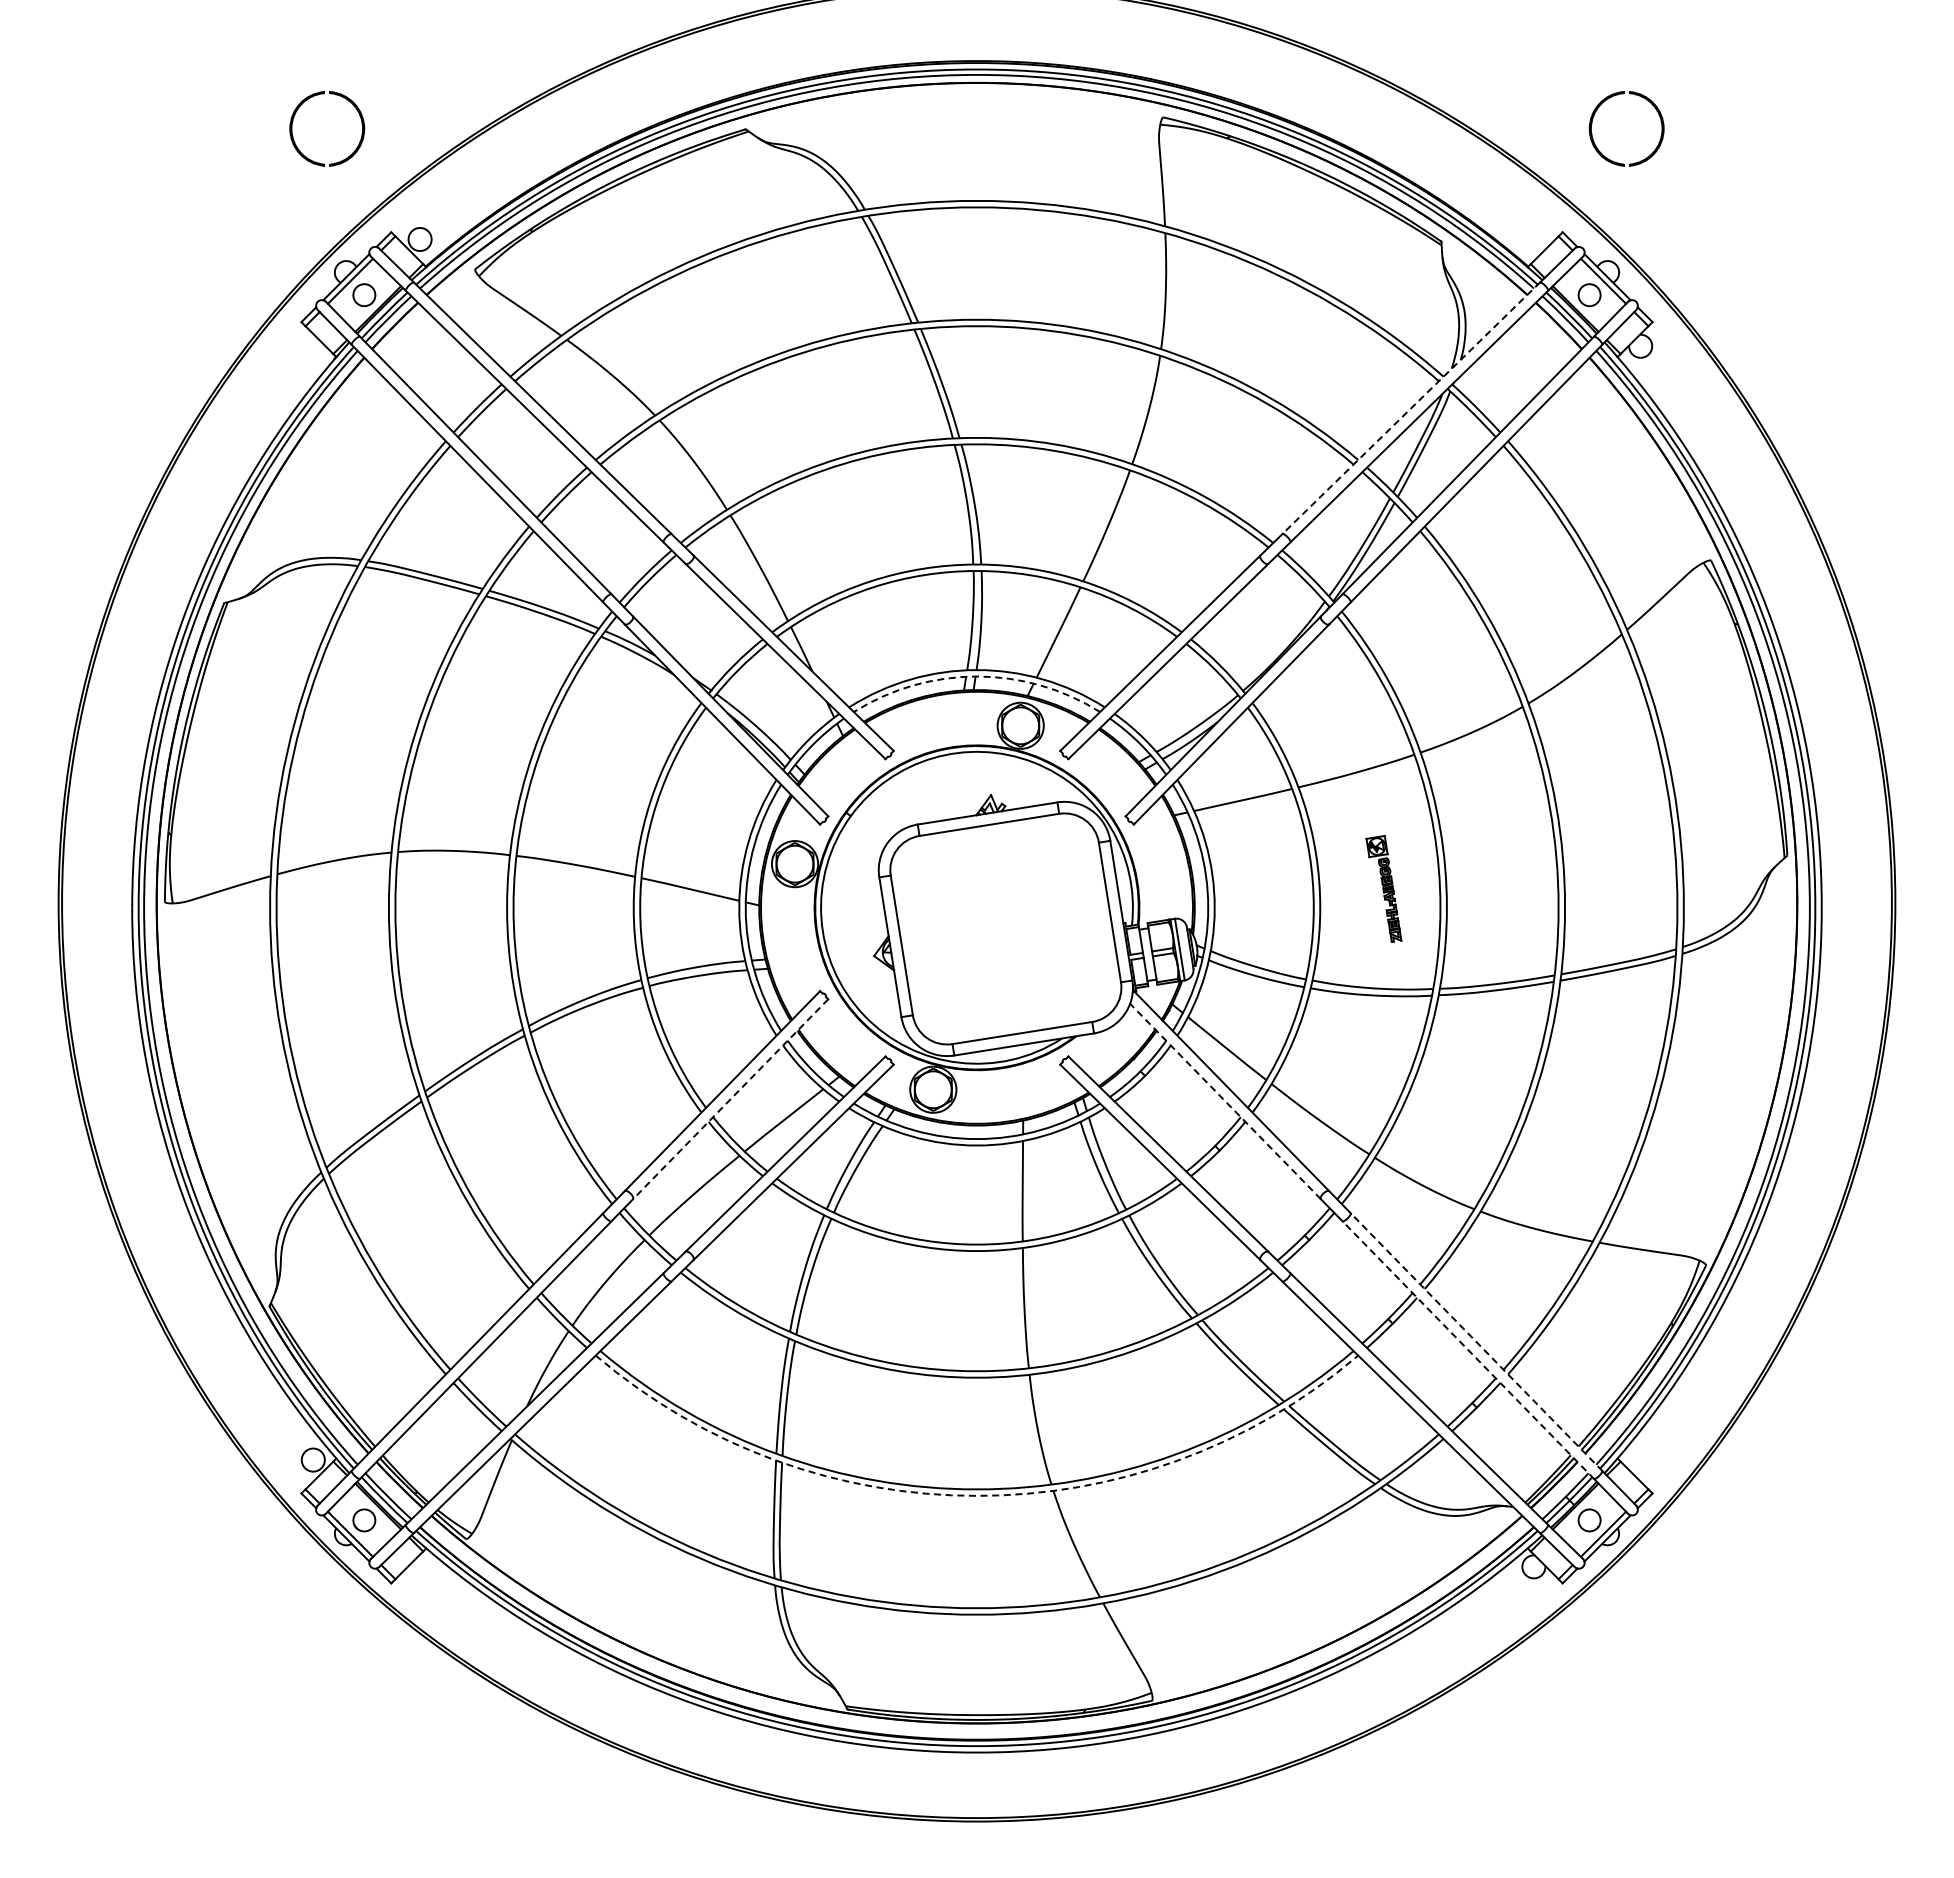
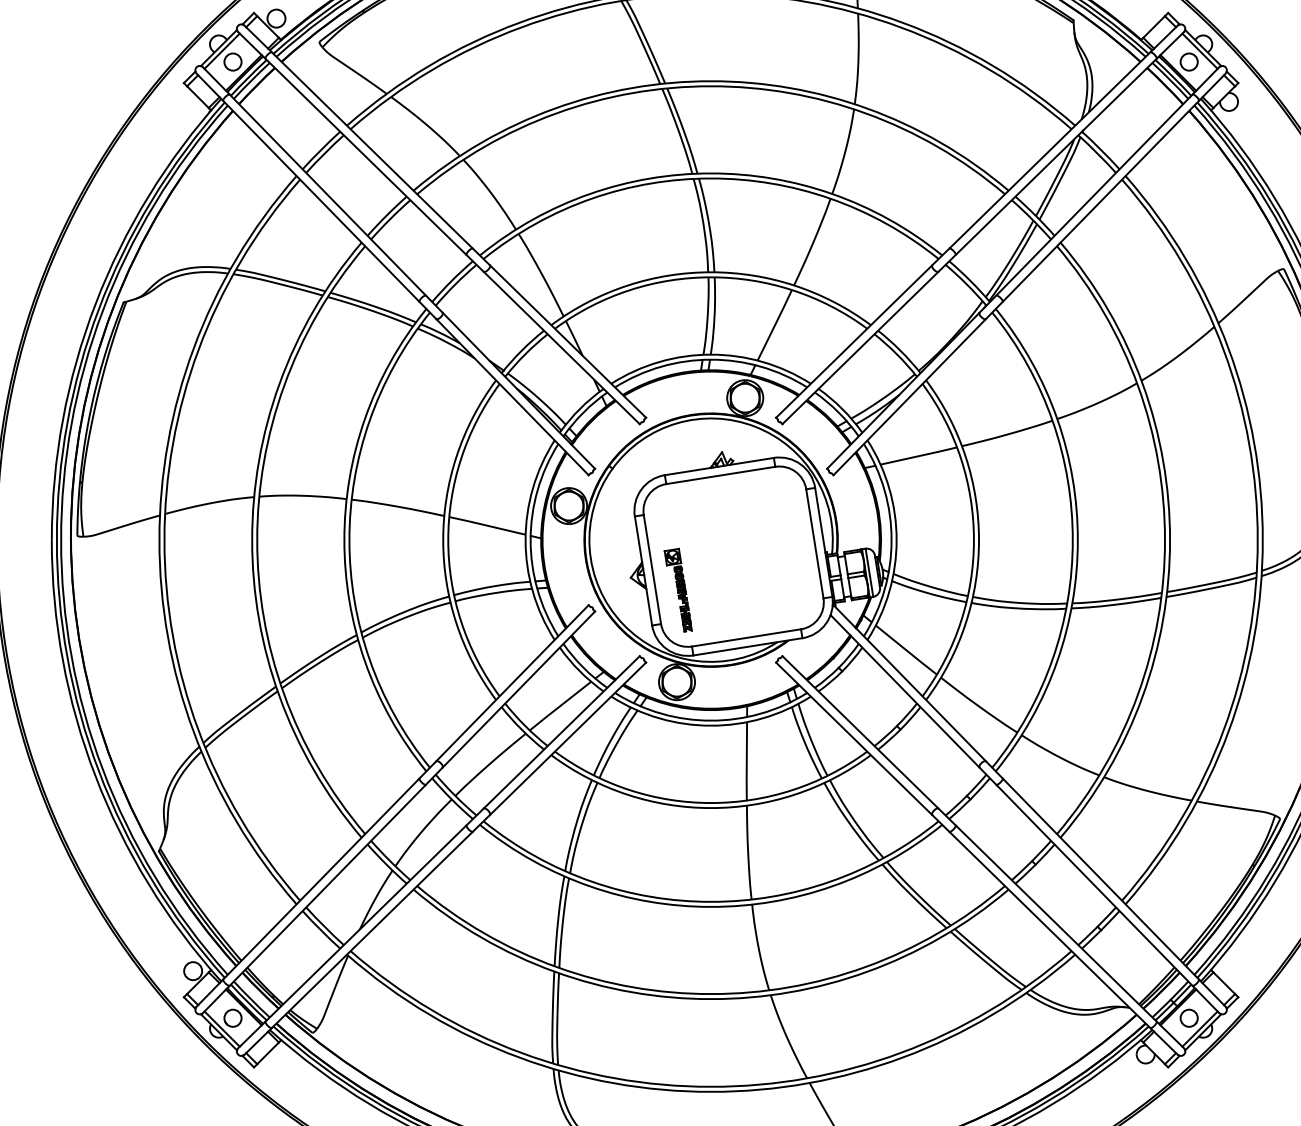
line: (1411, 407) -> (1050, 149), dashed -> solid
arc: (976, 676) -> (710, 359), dashed -> solid
part: (1383, 888) -> (677, 589), moved
line: (730, 1099) -> (518, 689), dashed -> solid
line: (1225, 1101) -> (905, 691), dashed -> solid
line: (1476, 1342) -> (1100, 879), dashed -> solid
line: (1468, 1350) -> (1094, 885), dashed -> solid
arc: (976, 1495) -> (710, 998), dashed -> solid

